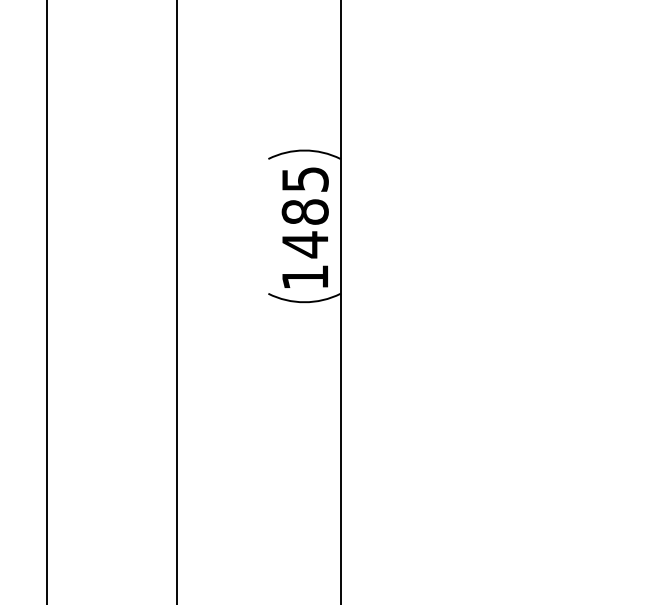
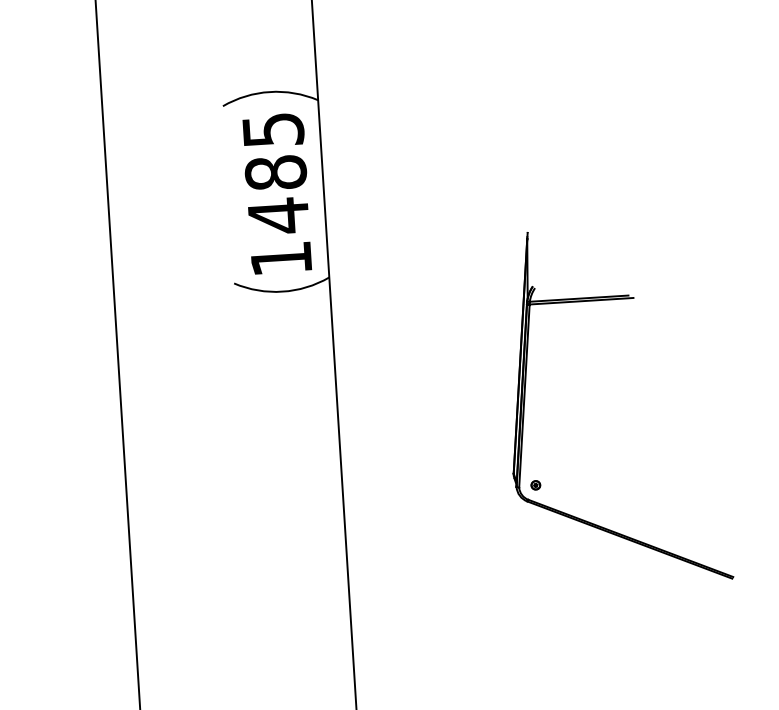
part: (483, 397) -> (525, 402), added

